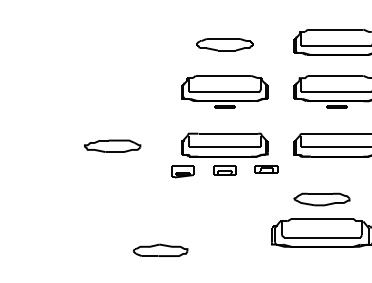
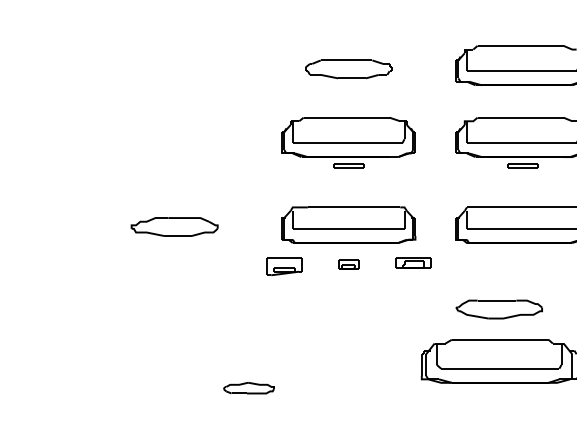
part: (224, 170) -> (348, 264), size x0.6
part: (160, 249) -> (248, 387), size x0.6

